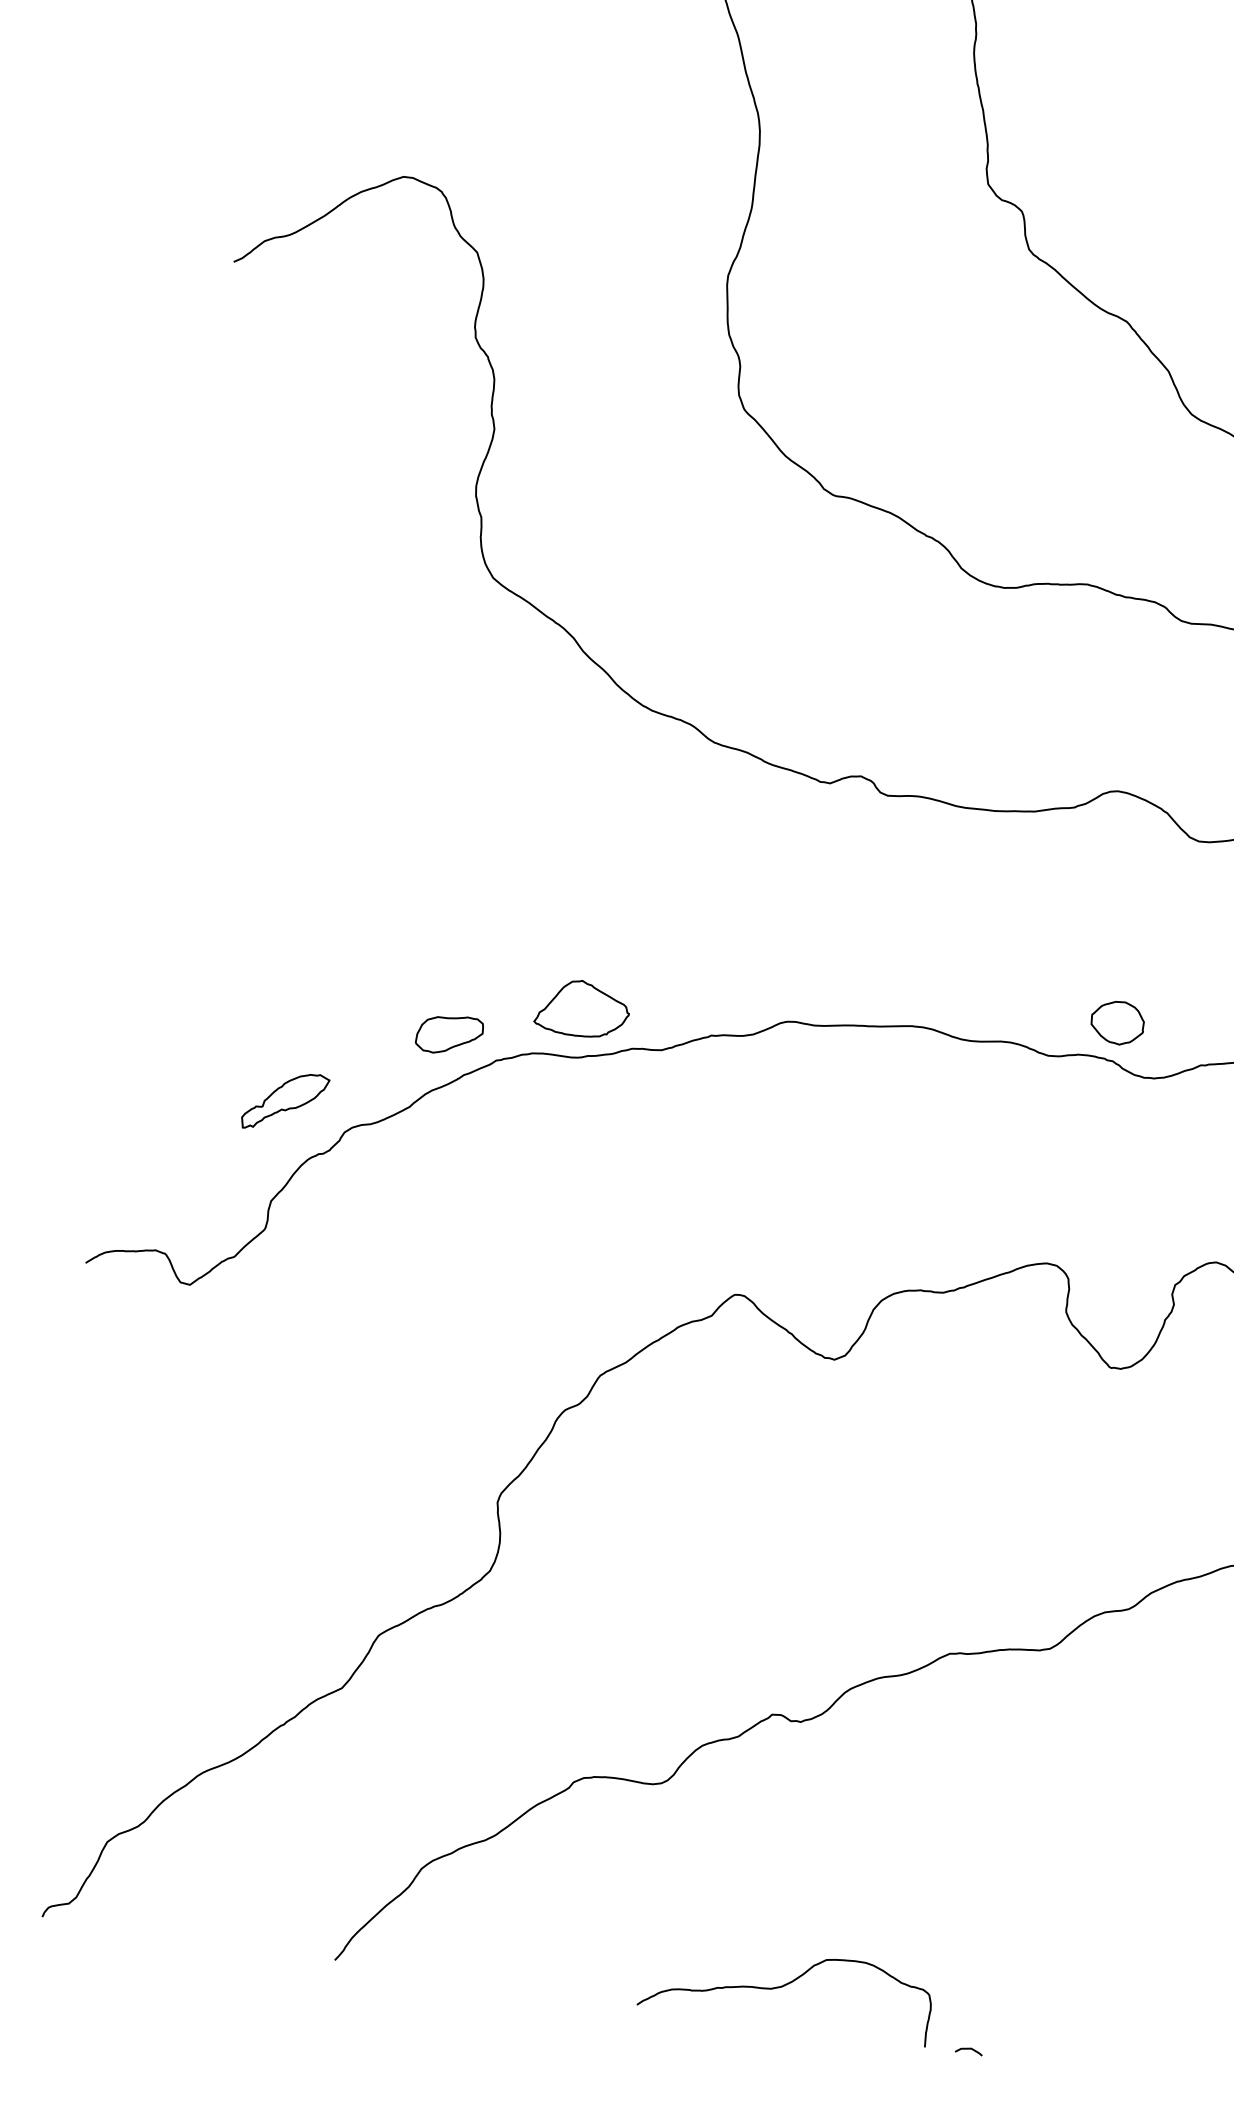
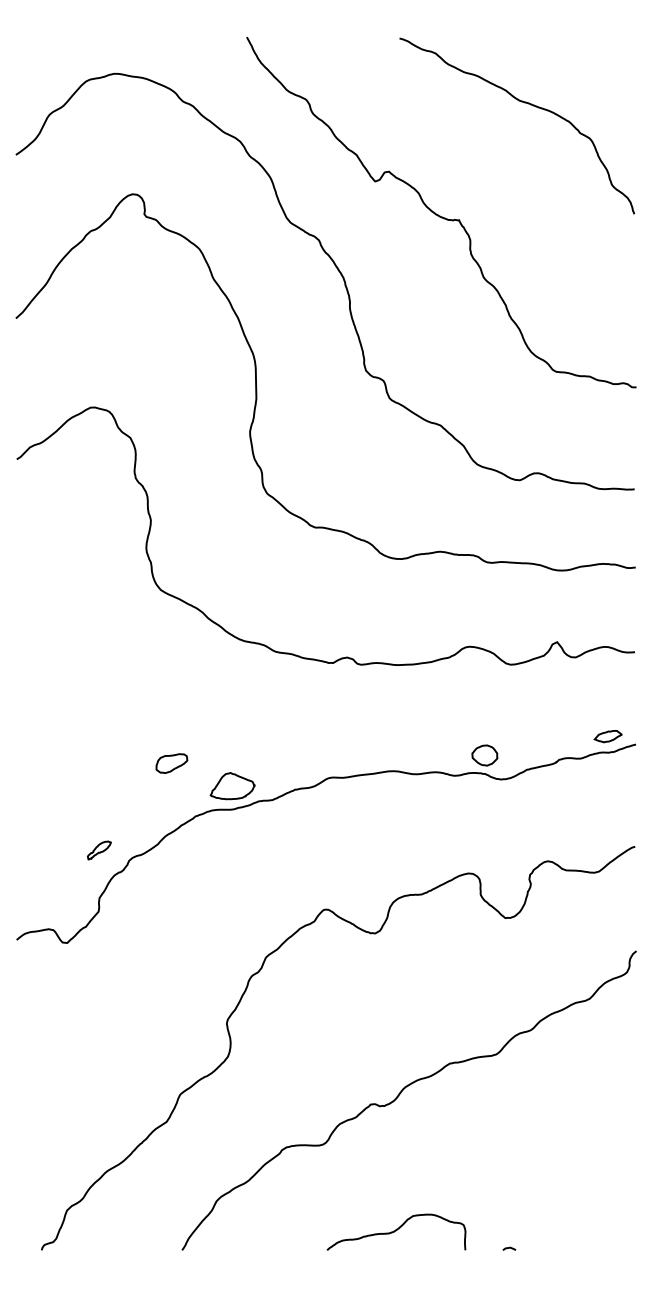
part: (448, 1034) -> (171, 763), moved
part: (285, 1102) -> (99, 850), size x0.6
curve: (969, 2050) -> (509, 1248), moved

